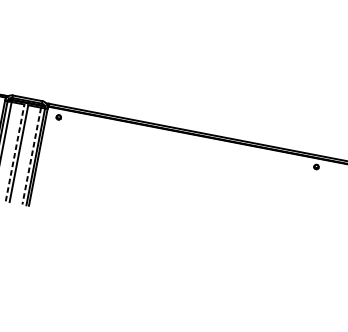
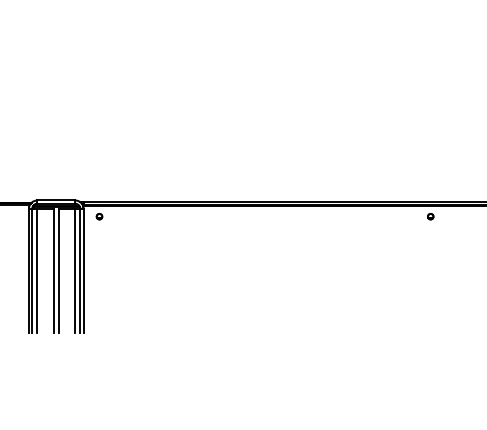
line: (14, 152) -> (53, 270), dashed -> solid
line: (31, 156) -> (75, 271), dashed -> solid

